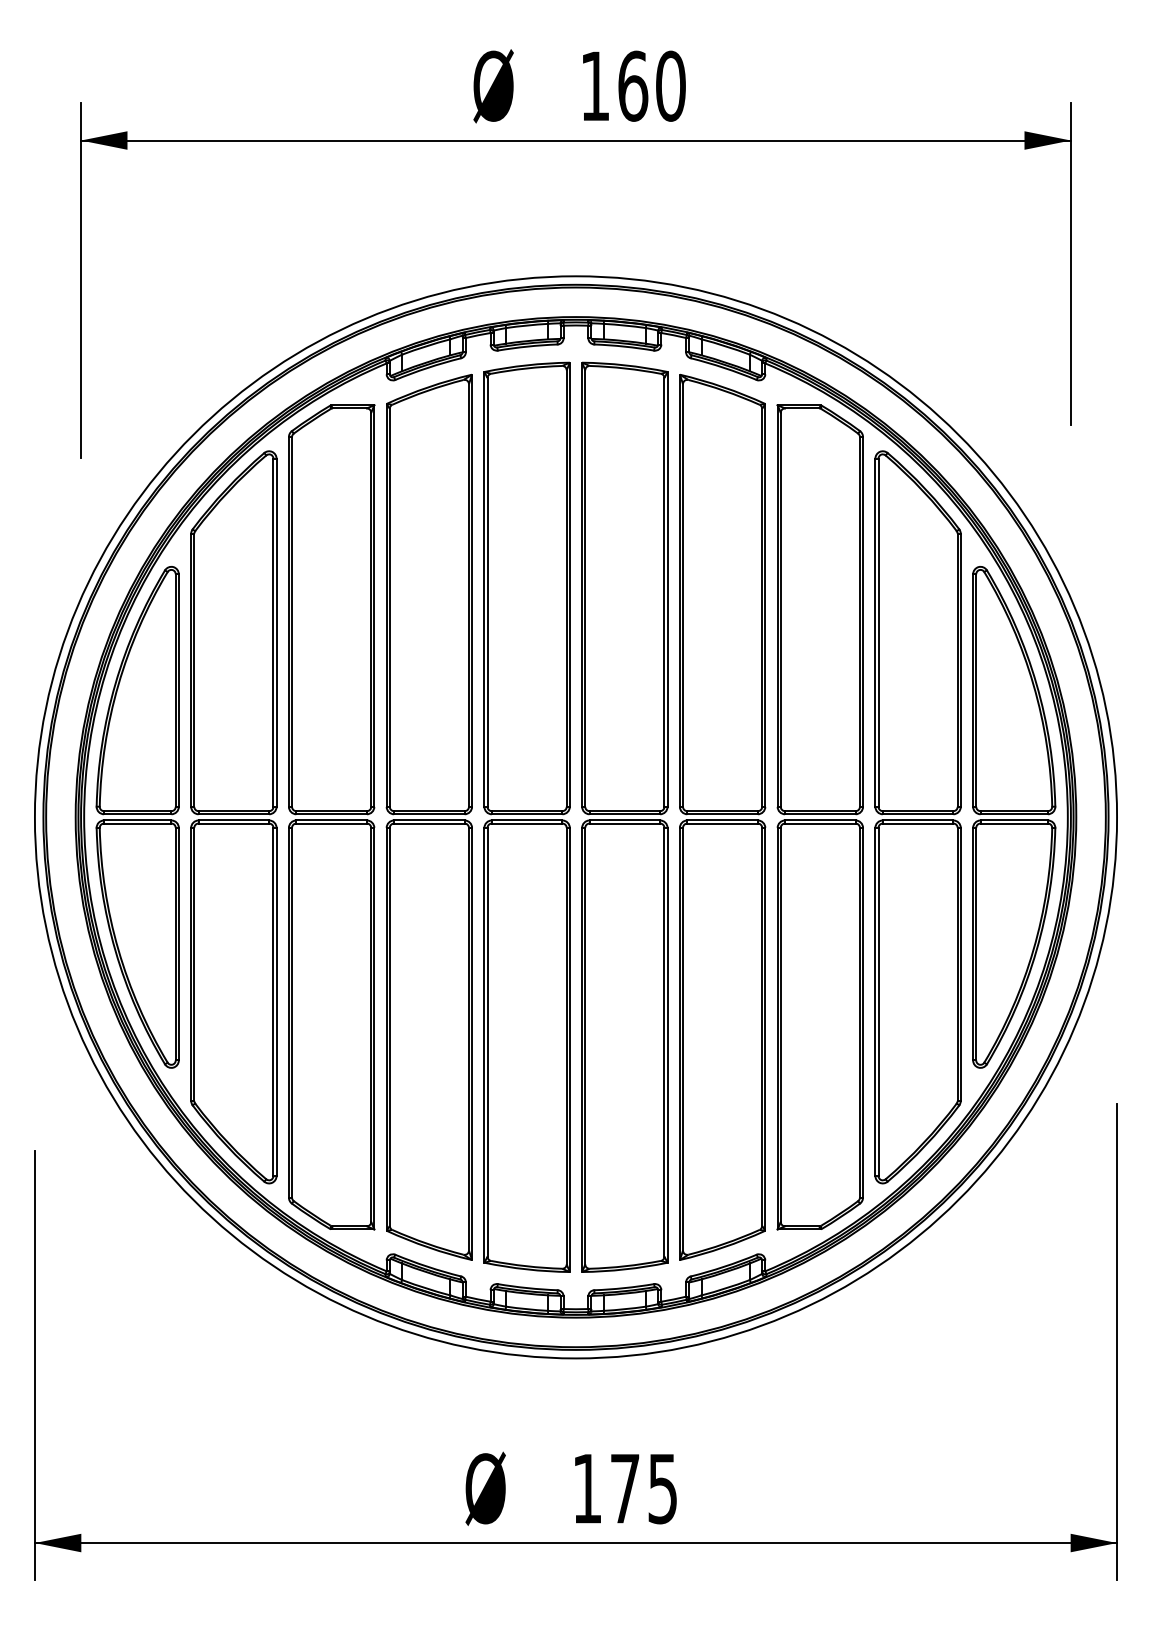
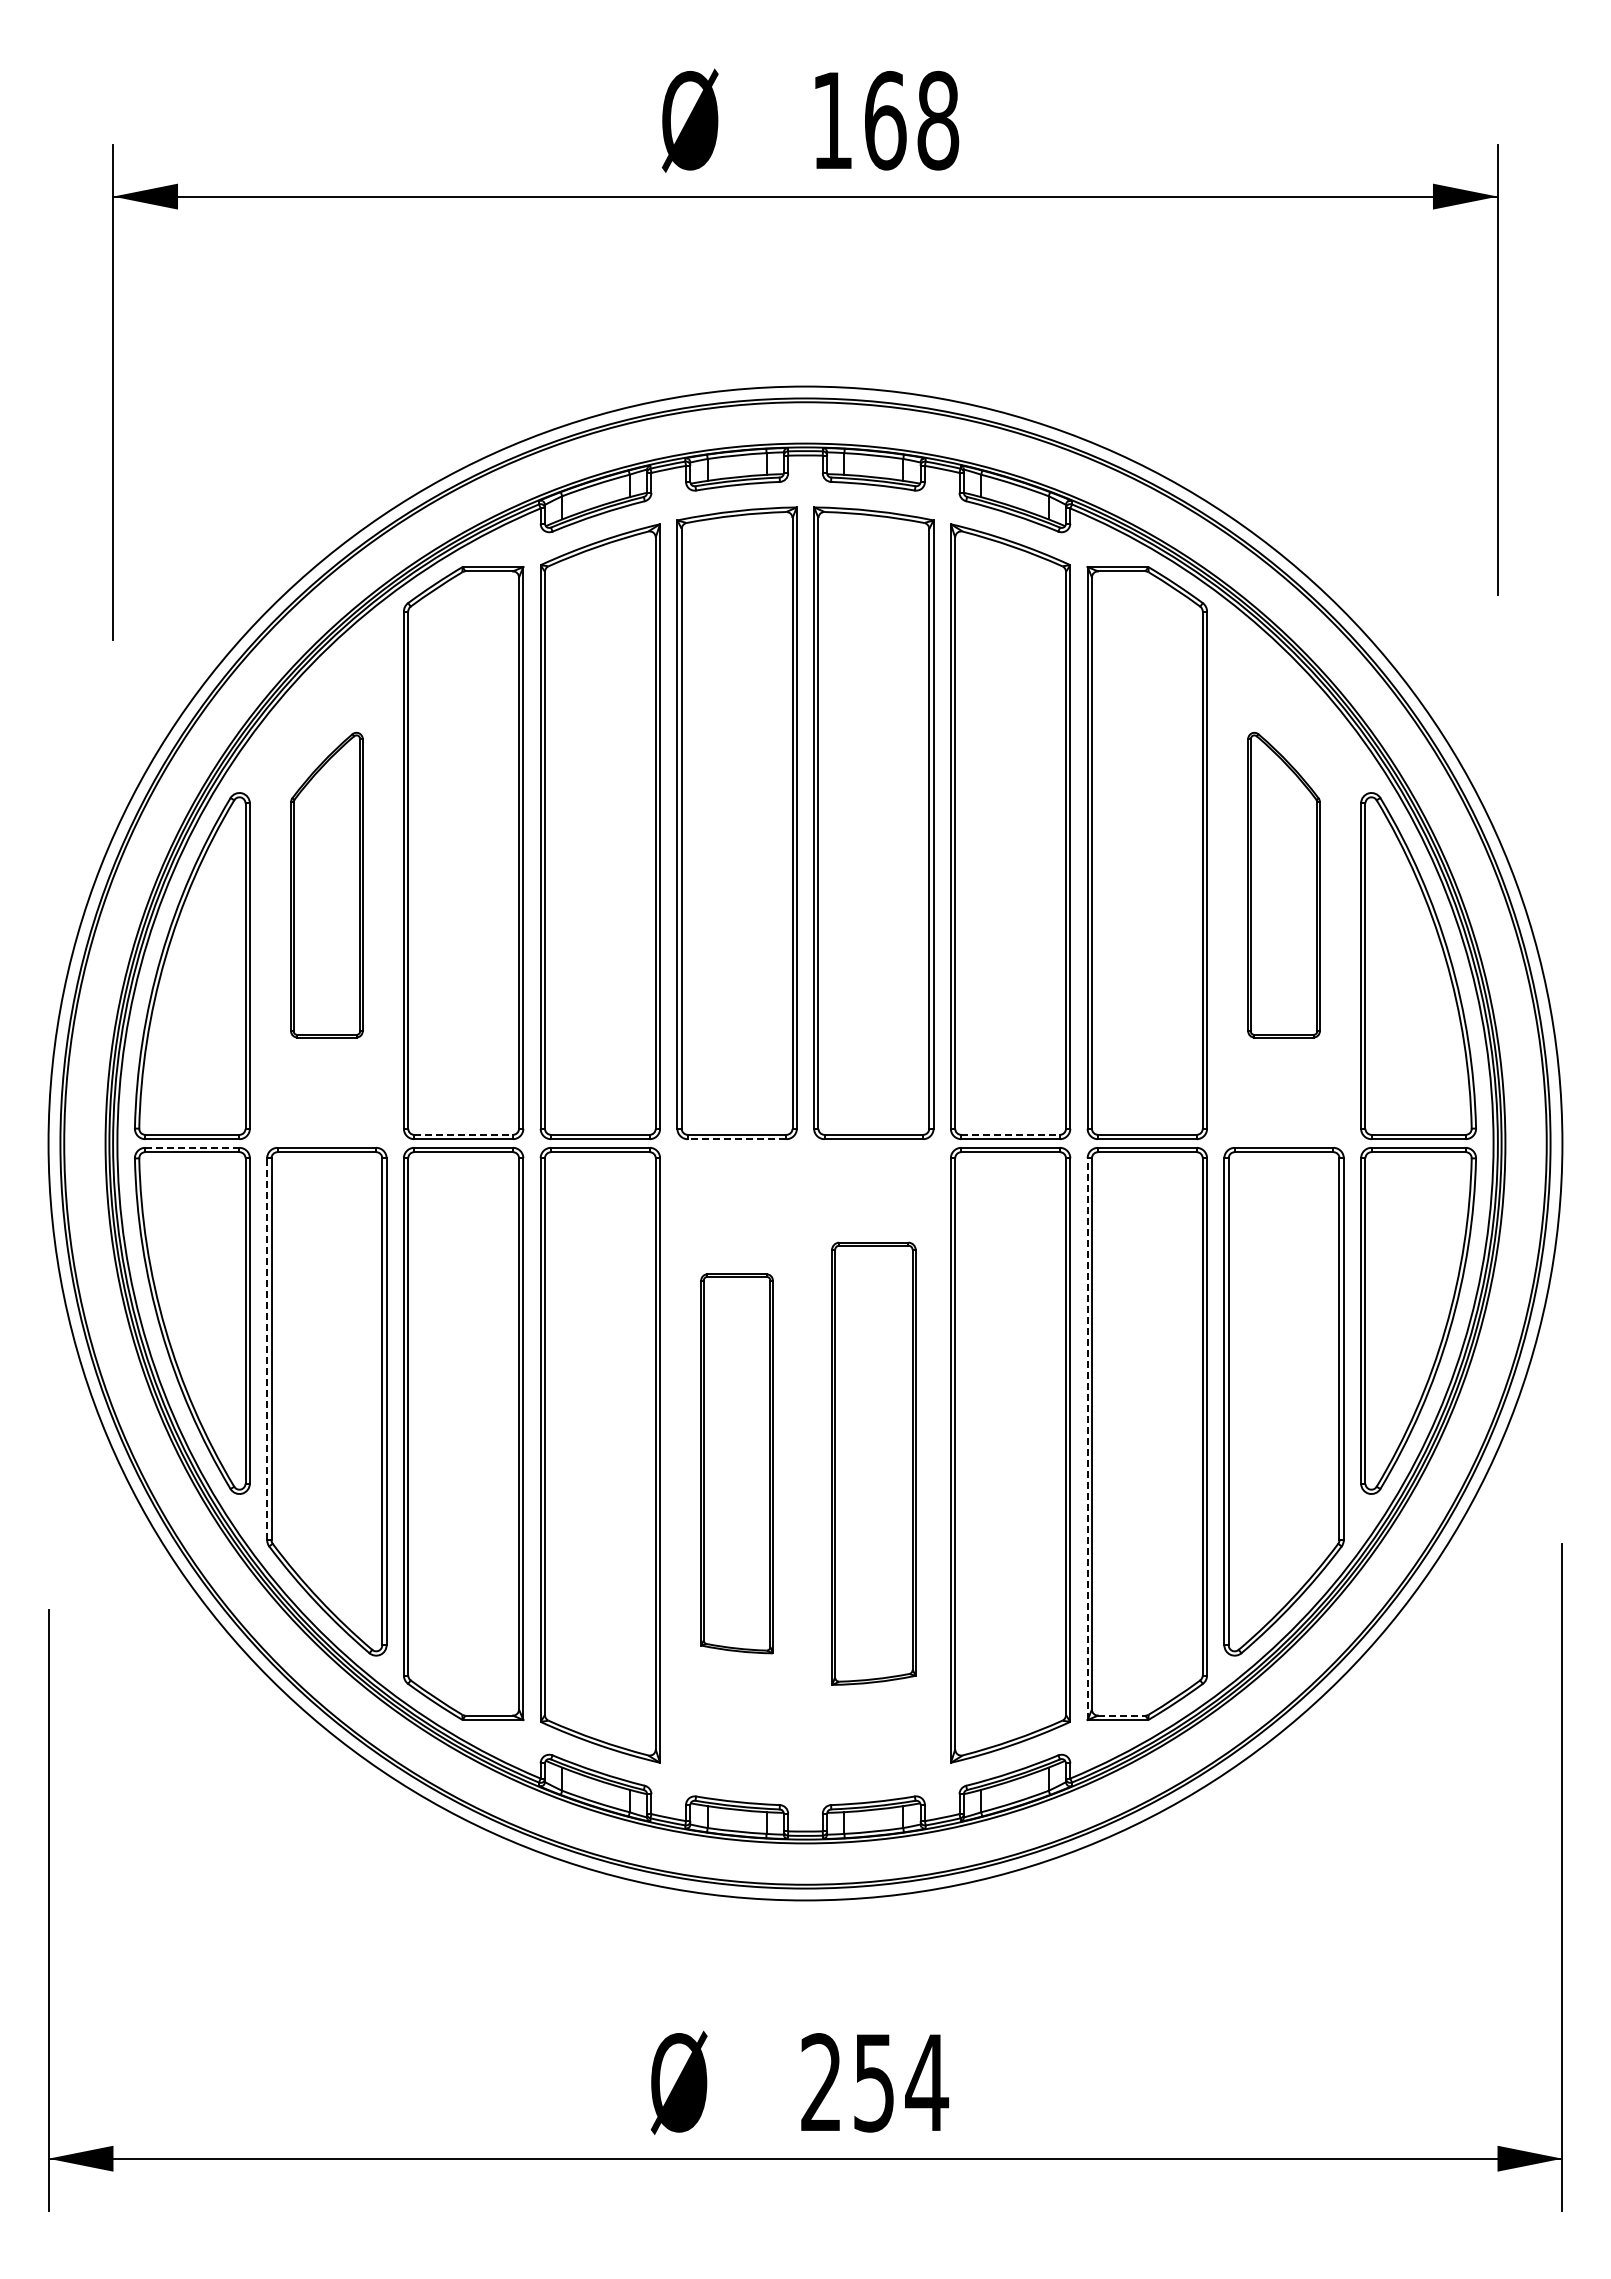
text: (671, 86) -> (938, 120), 160 -> 168
part: (233, 632) -> (326, 884), size x0.6
part: (917, 632) -> (1283, 884), size x0.6
line: (332, 810) -> (464, 1134), solid -> dashed
line: (723, 810) -> (1011, 1134), solid -> dashed
line: (526, 814) -> (736, 1139), solid -> dashed
line: (137, 820) -> (192, 1147), solid -> dashed
line: (191, 964) -> (267, 1349), solid -> dashed
line: (777, 1028) -> (1087, 1439), solid -> dashed
part: (526, 1046) -> (736, 1463), size x0.6
part: (624, 1046) -> (873, 1463), size x0.7
line: (801, 1226) -> (1121, 1715), solid -> dashed
text: (626, 1488) -> (875, 2082), 175 -> 254

